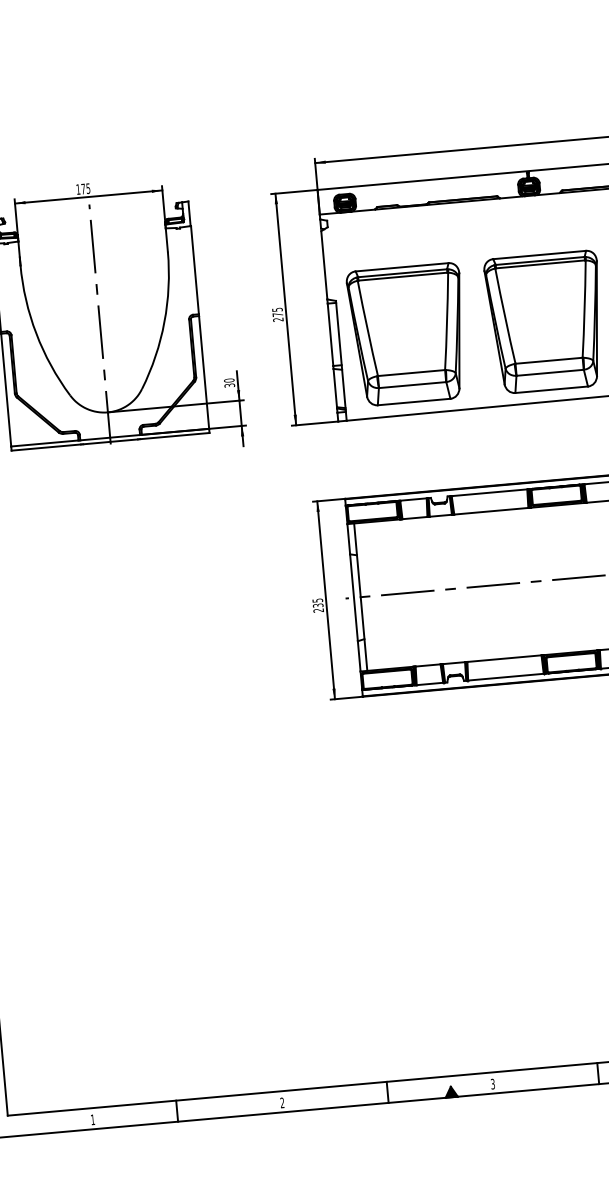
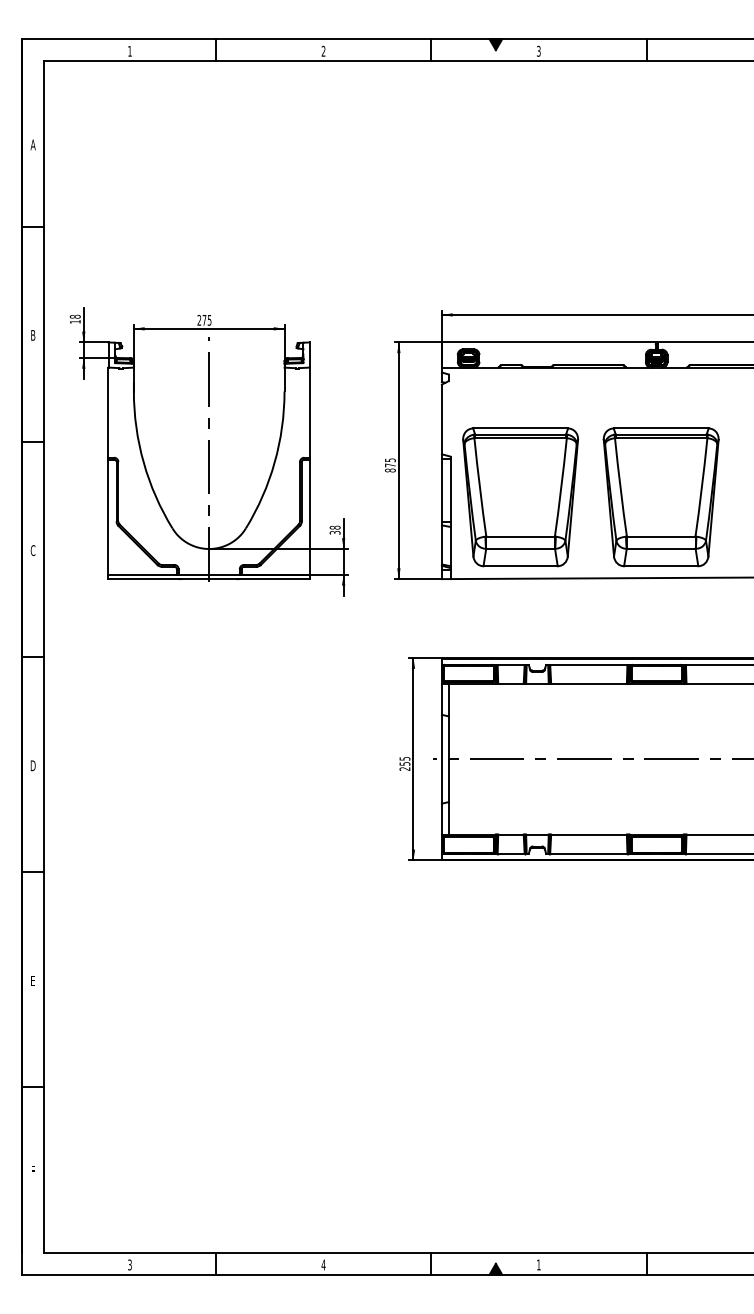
text: (78, 188) -> (199, 319), 175 -> 275
text: (278, 319) -> (390, 470), 275 -> 875
text: (229, 380) -> (335, 527), 30 -> 38
text: (317, 605) -> (404, 763), 235 -> 255
text: (492, 1083) -> (538, 1264), 3 -> 1
text: (282, 1102) -> (323, 1264), 2 -> 4
text: (92, 1119) -> (129, 1264), 1 -> 3

